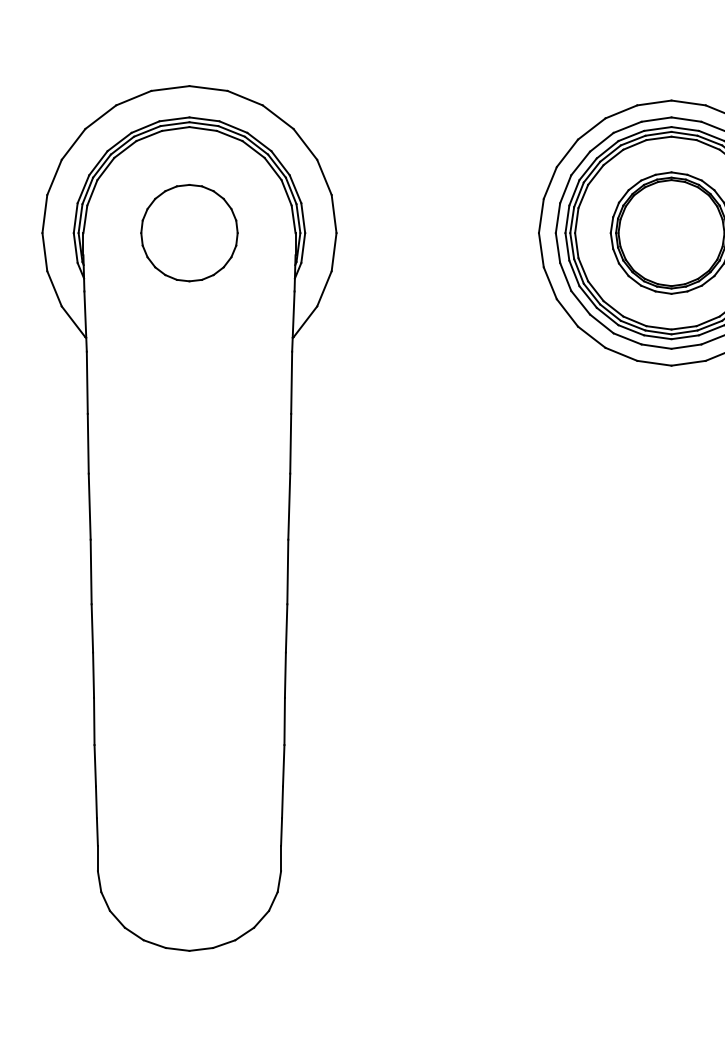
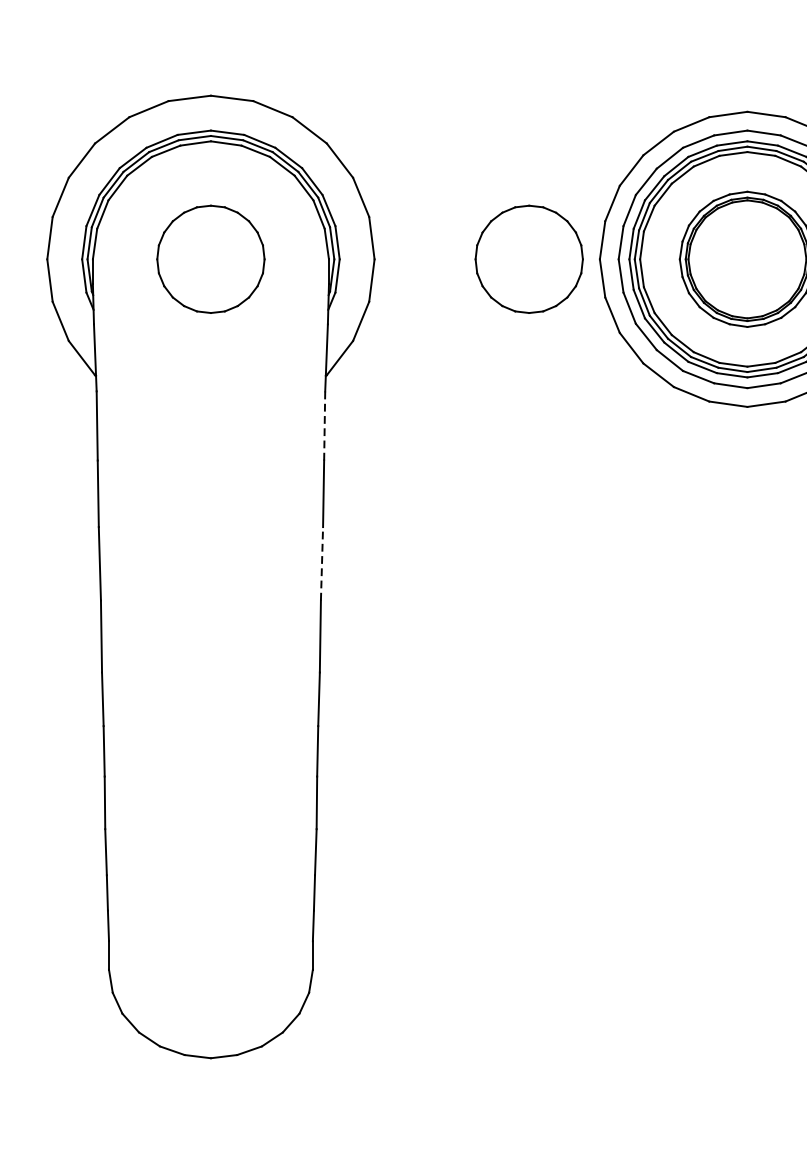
part: (475, 233) -> (529, 259), added
line: (291, 382) -> (324, 425), solid -> dashed
line: (289, 506) -> (322, 563), solid -> dashed

